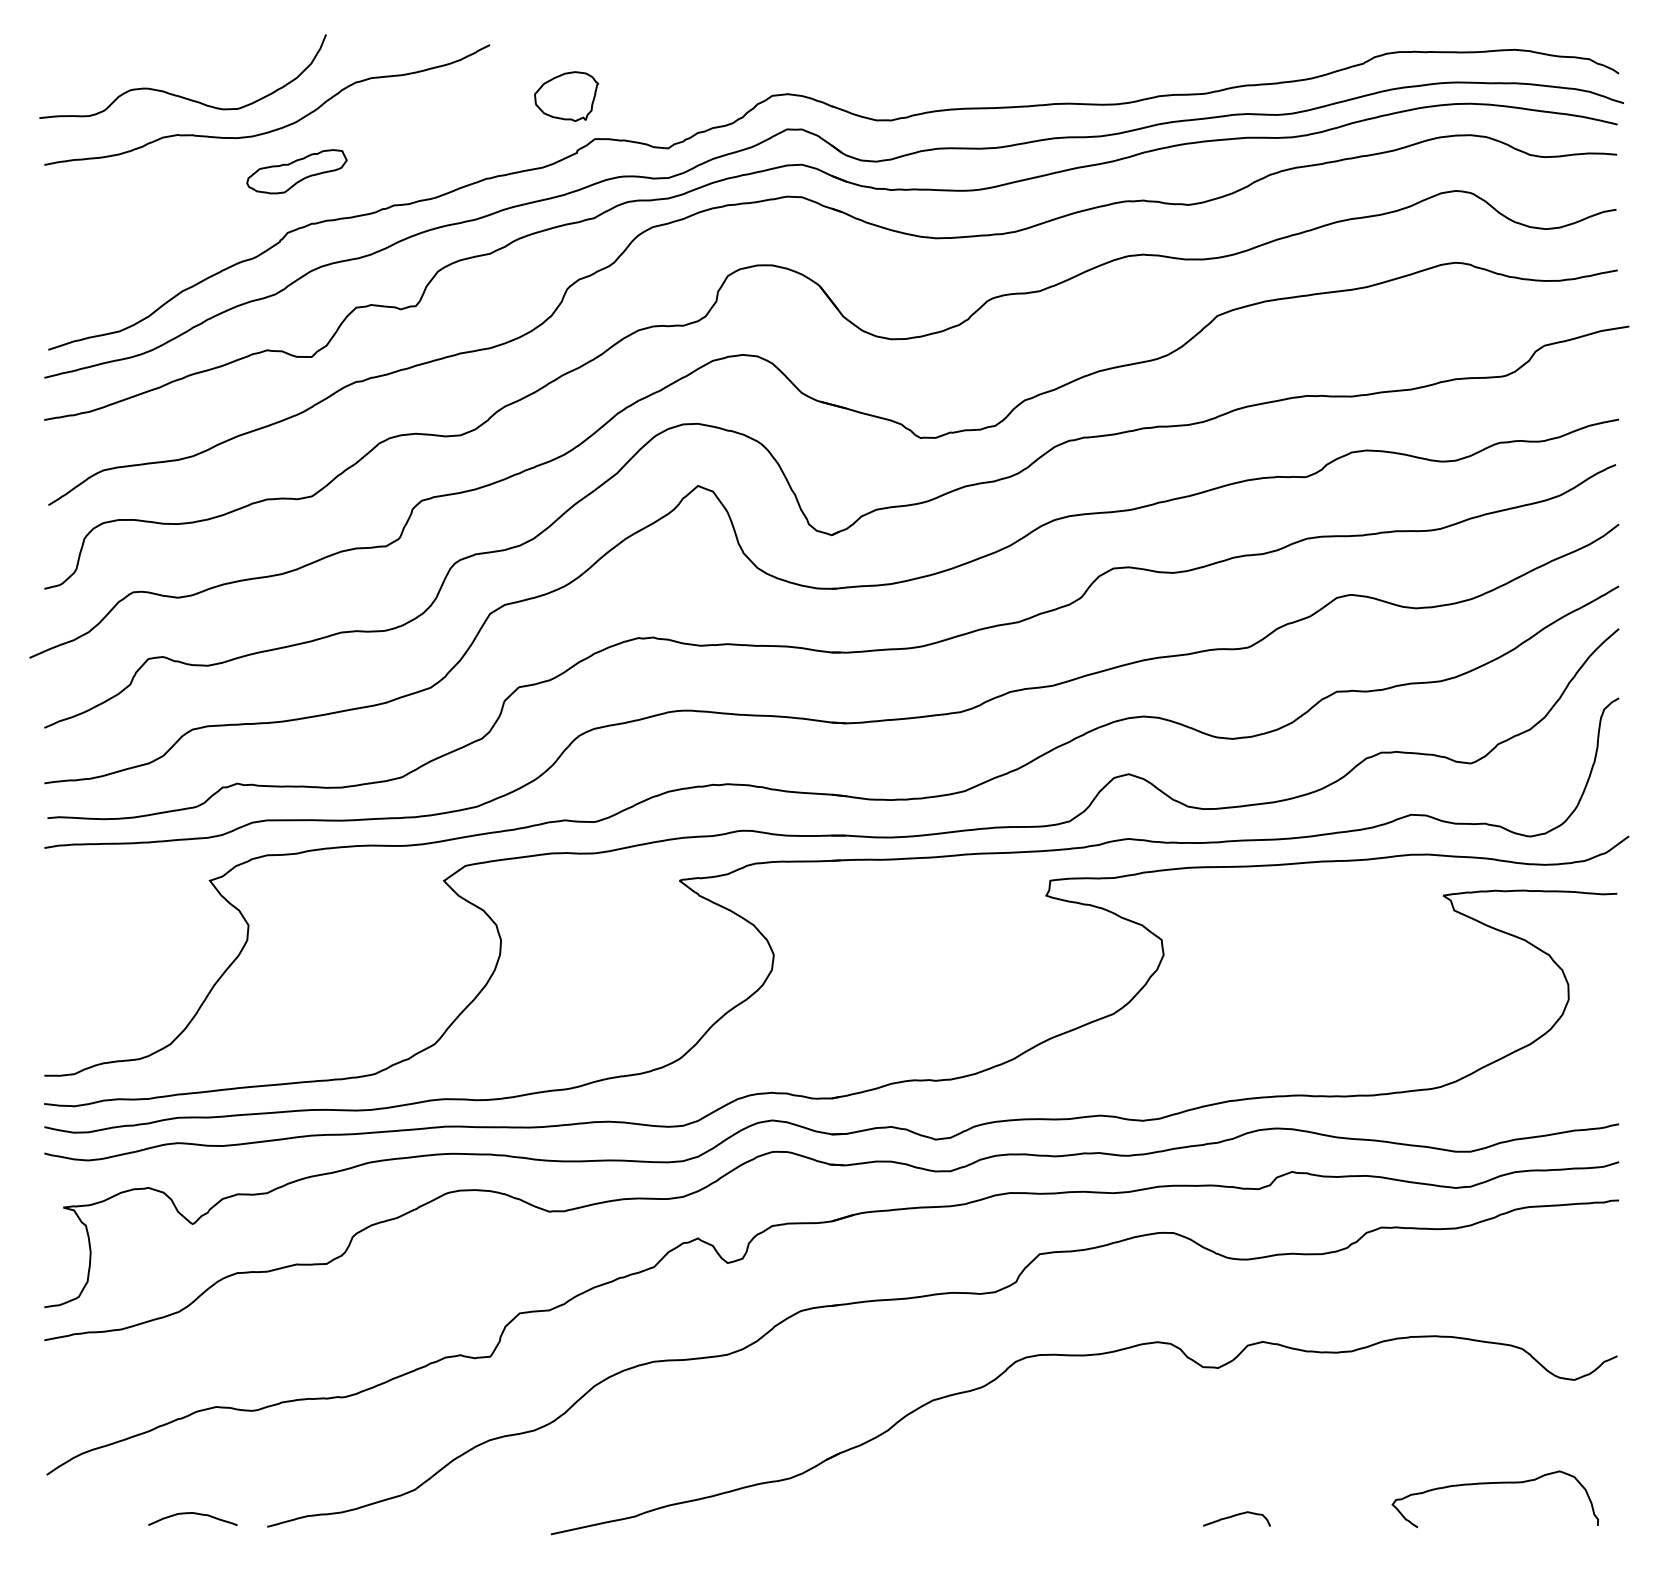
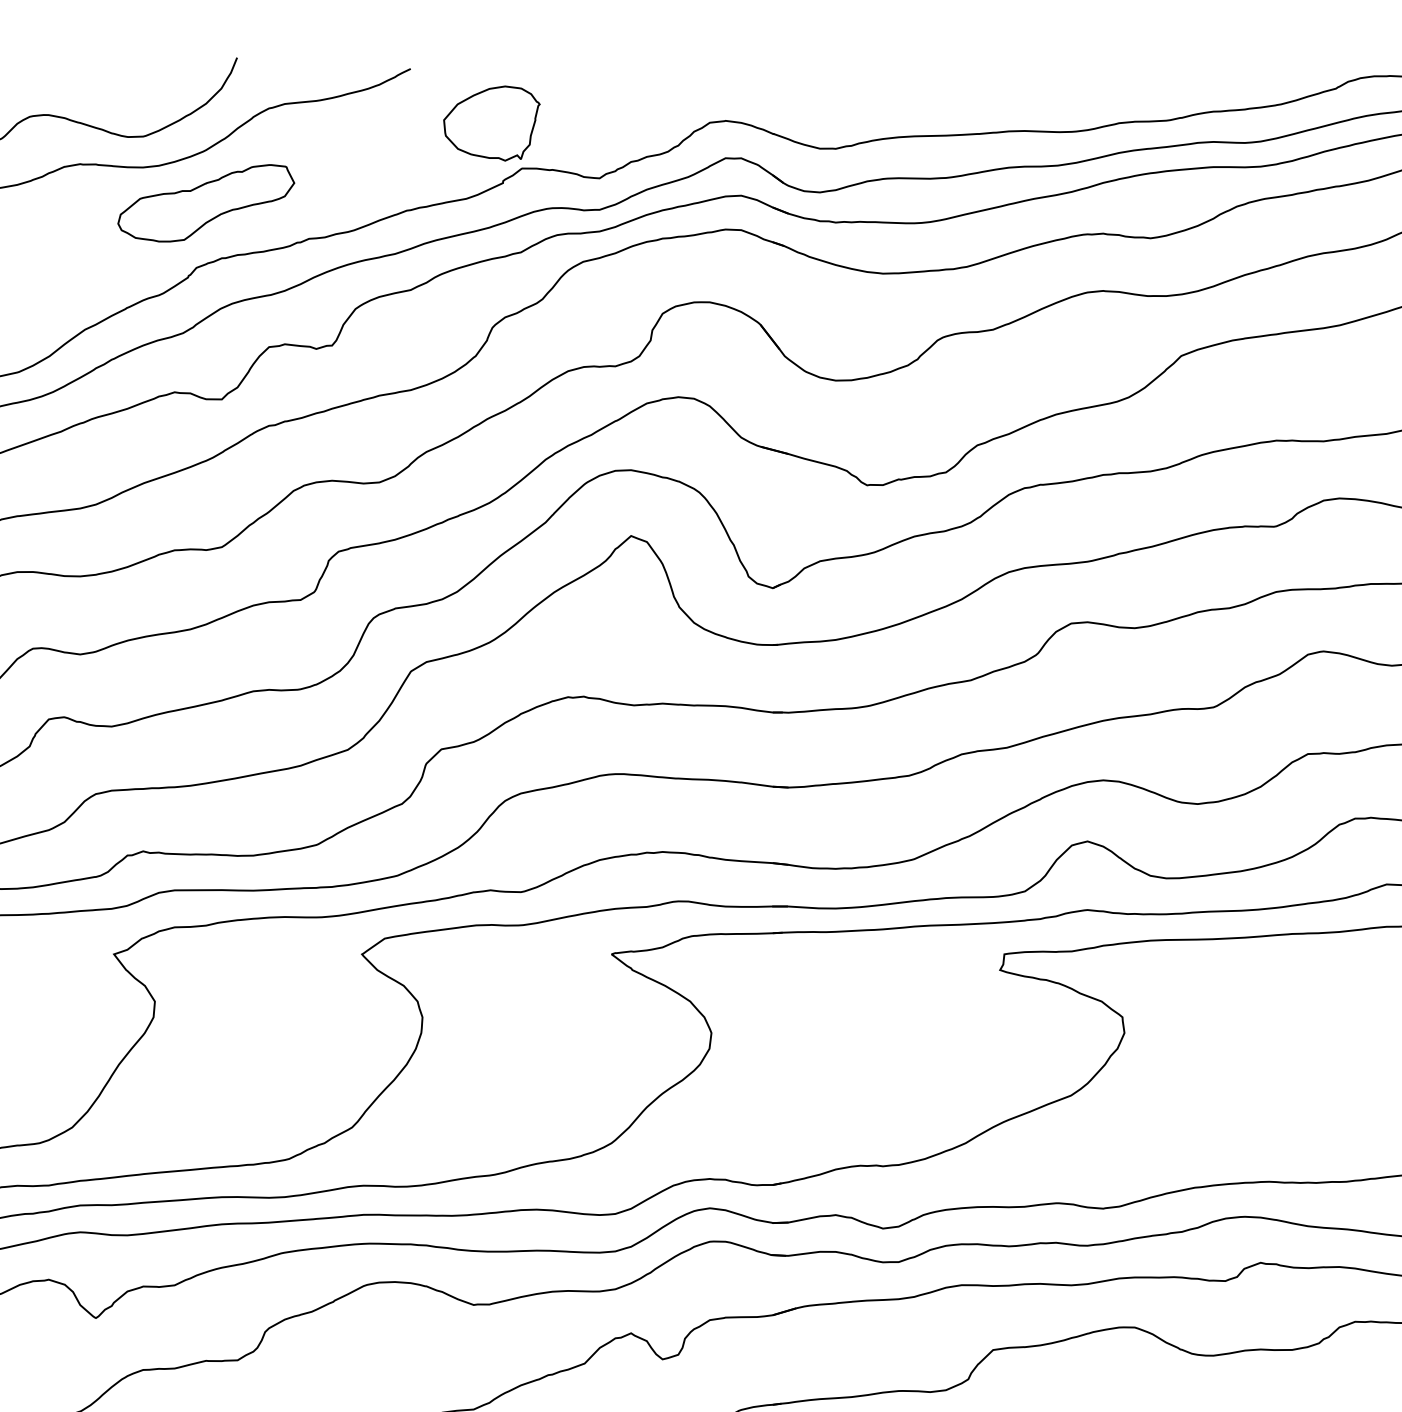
part: (566, 96) -> (491, 123), size x1.43
part: (296, 171) -> (205, 202), size x1.67

